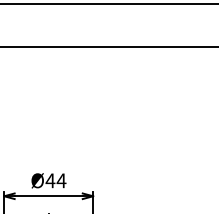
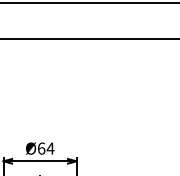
text: (50, 180) -> (41, 148), Ø44 -> Ø64

